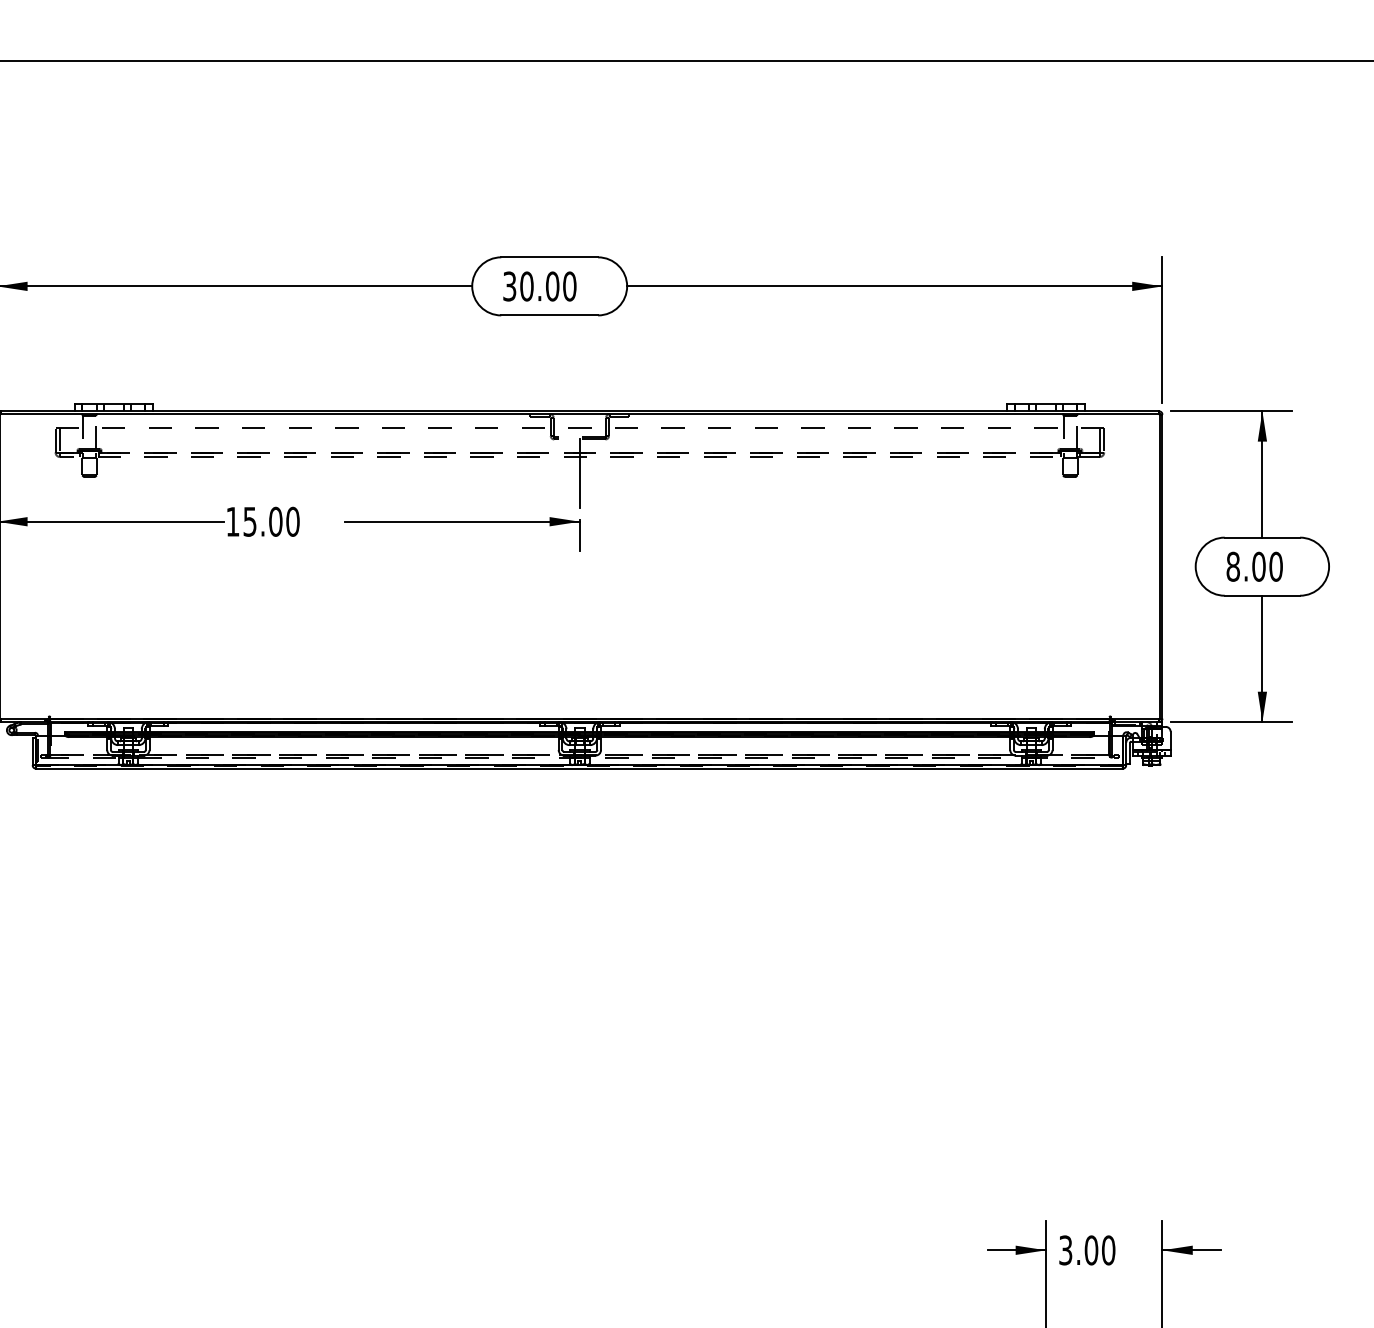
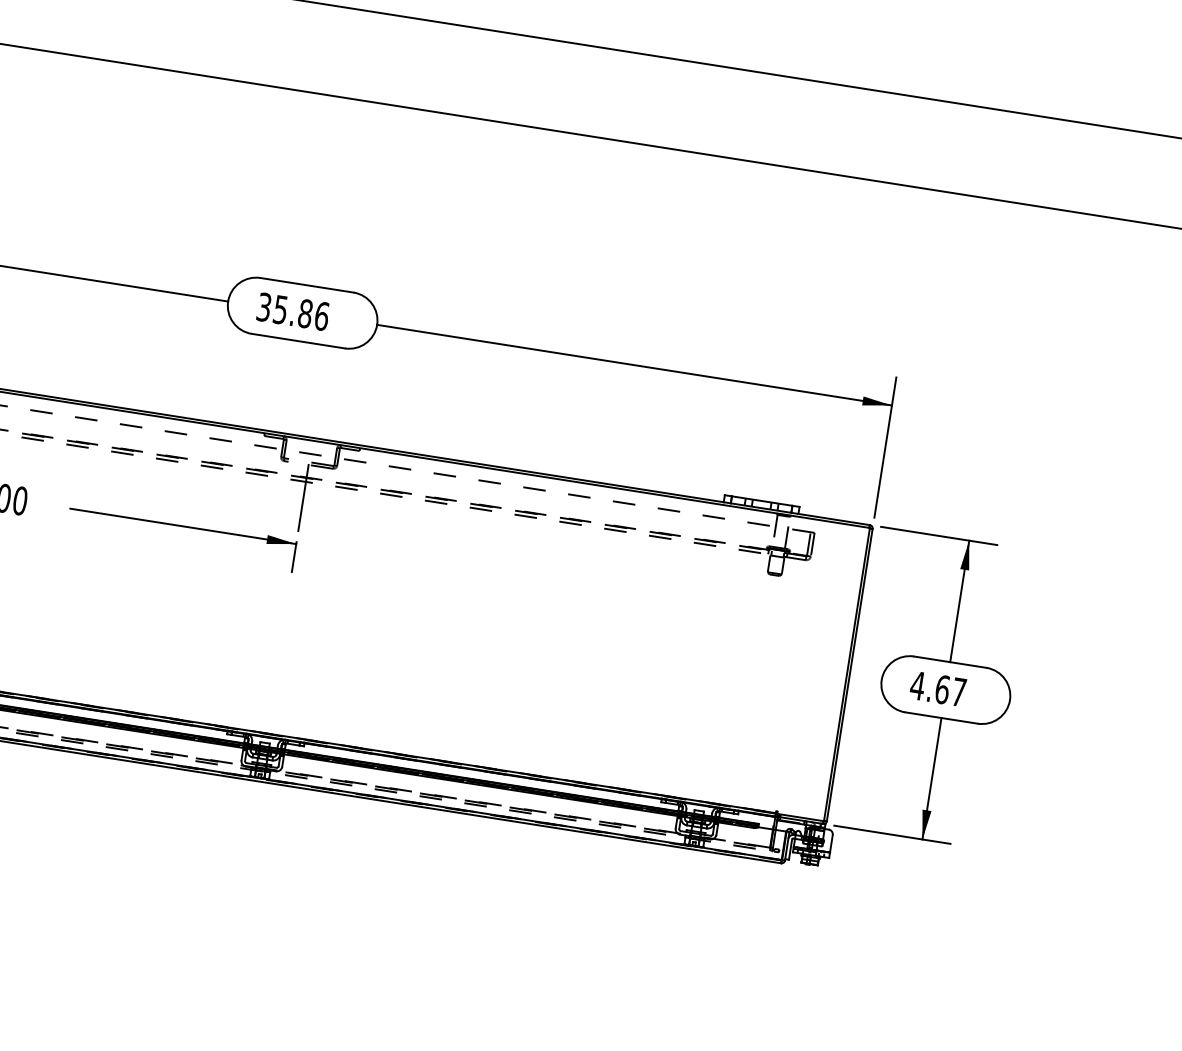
text: (548, 286) -> (301, 313), 30.00 -> 35.86
text: (1254, 566) -> (938, 688), 8.00 -> 4.67

